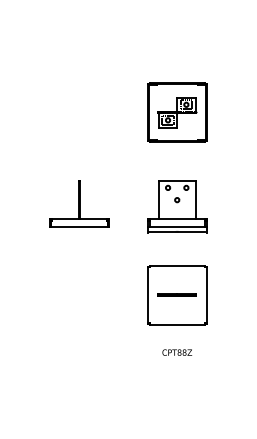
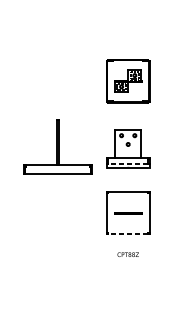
part: (79, 203) -> (57, 146), size x1.6
line: (177, 227) -> (128, 164), solid -> dashed
line: (177, 324) -> (128, 234), solid -> dashed

